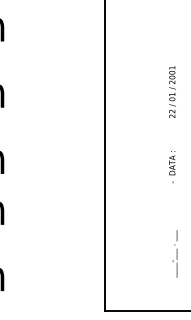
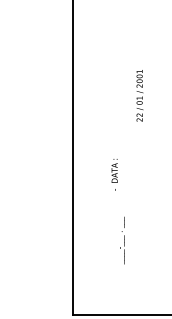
text: (172, 166) -> (114, 174), moved
text: (174, 253) -> (121, 240), moved

